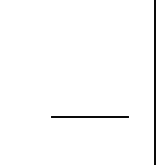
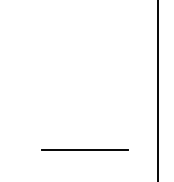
line: (89, 116) -> (84, 150), moved

